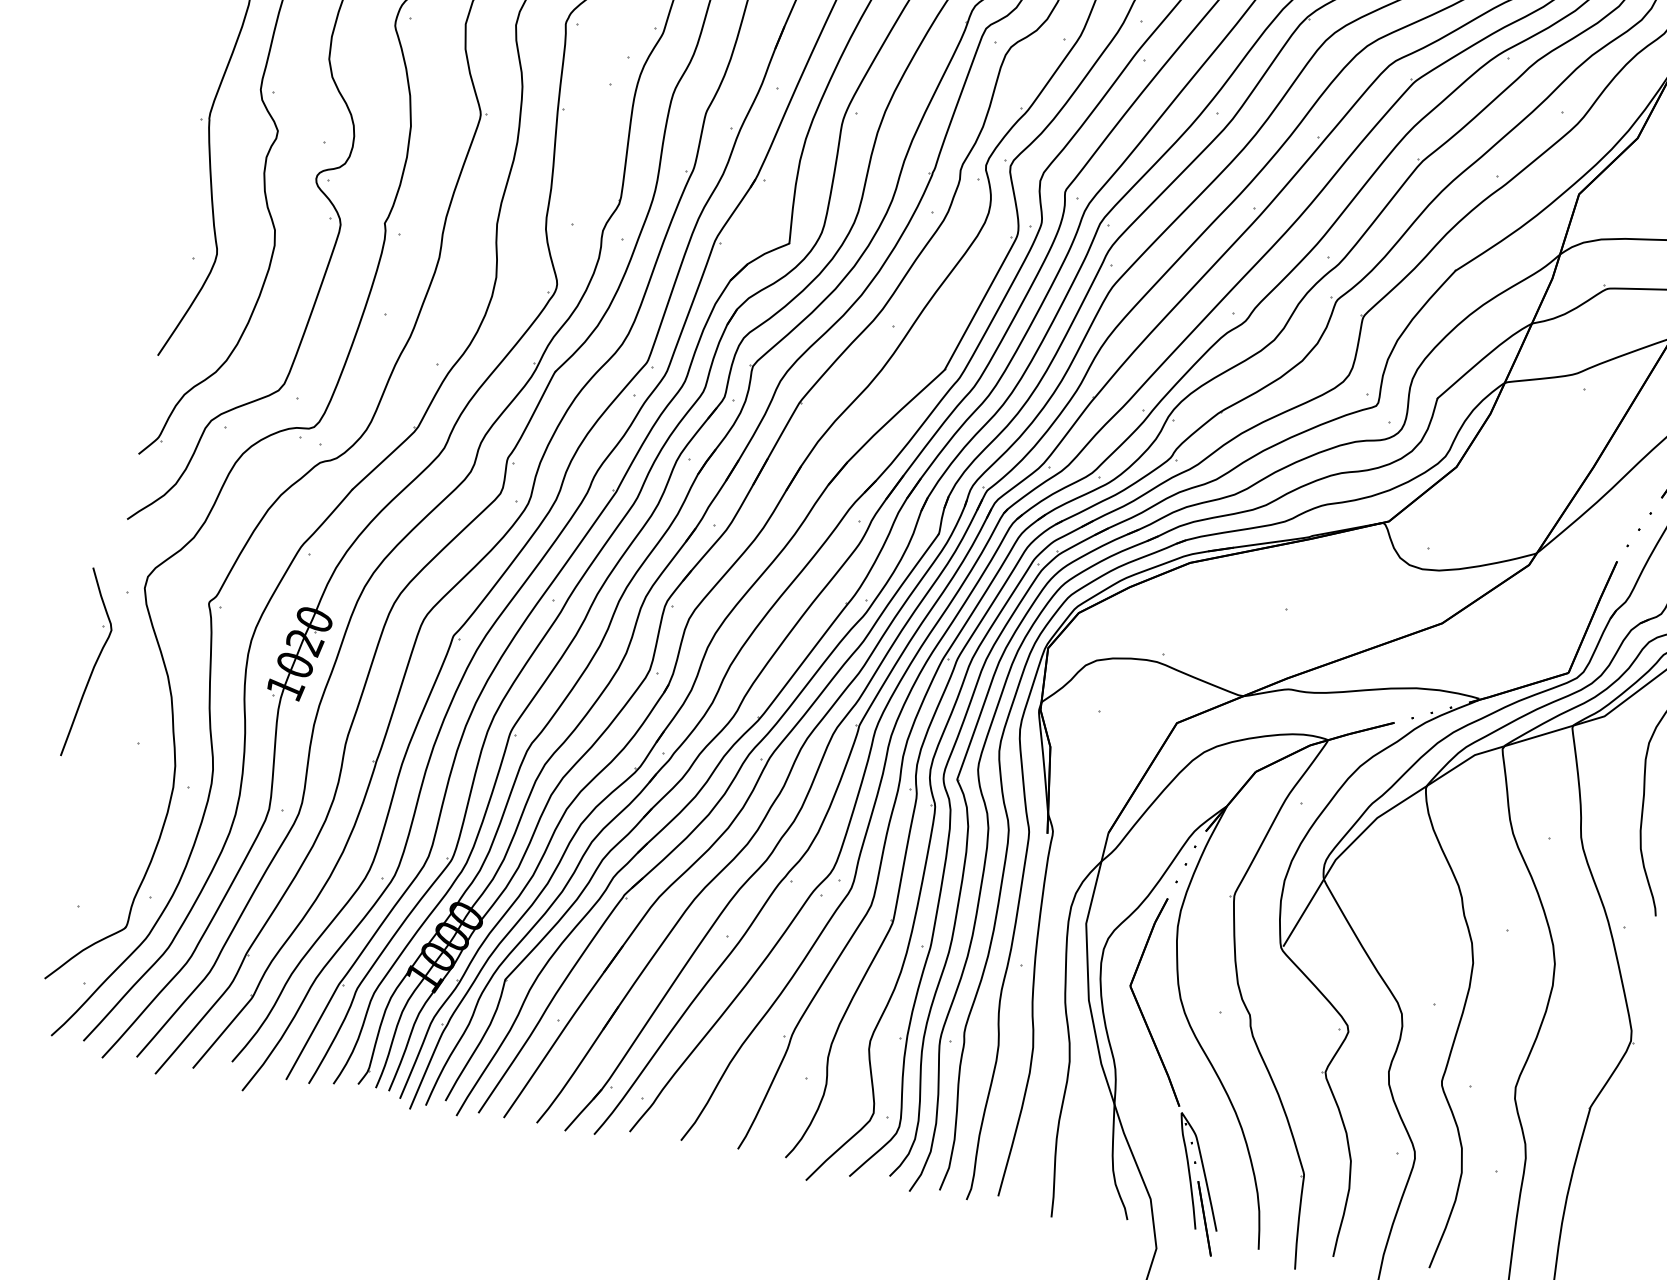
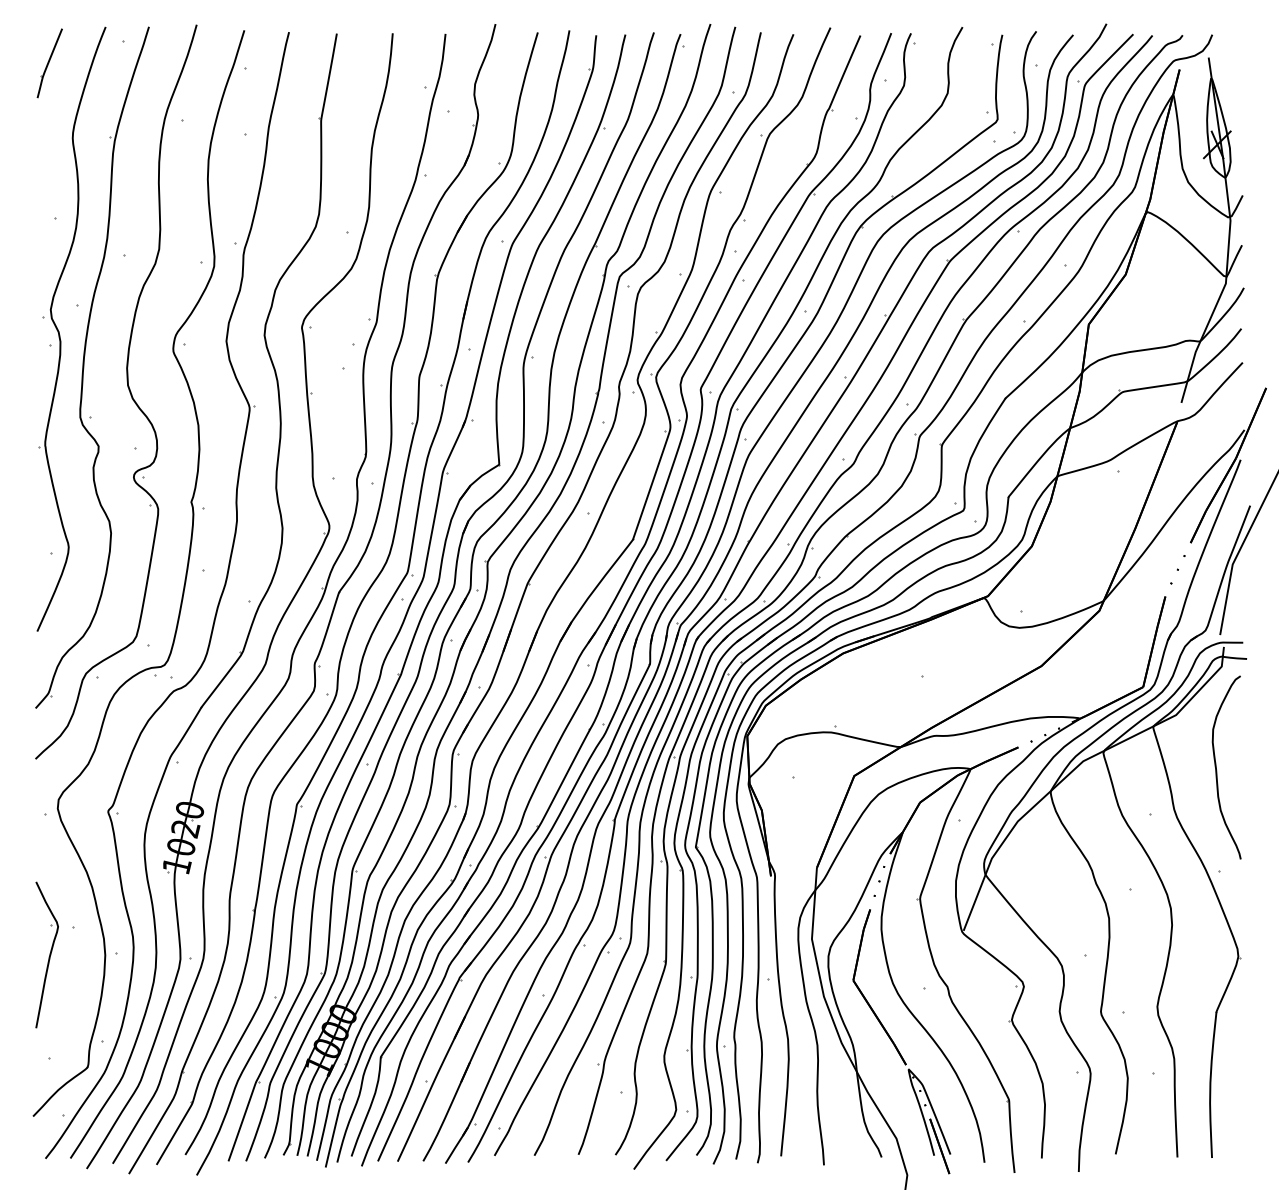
part: (90, 663) -> (46, 954), moved

